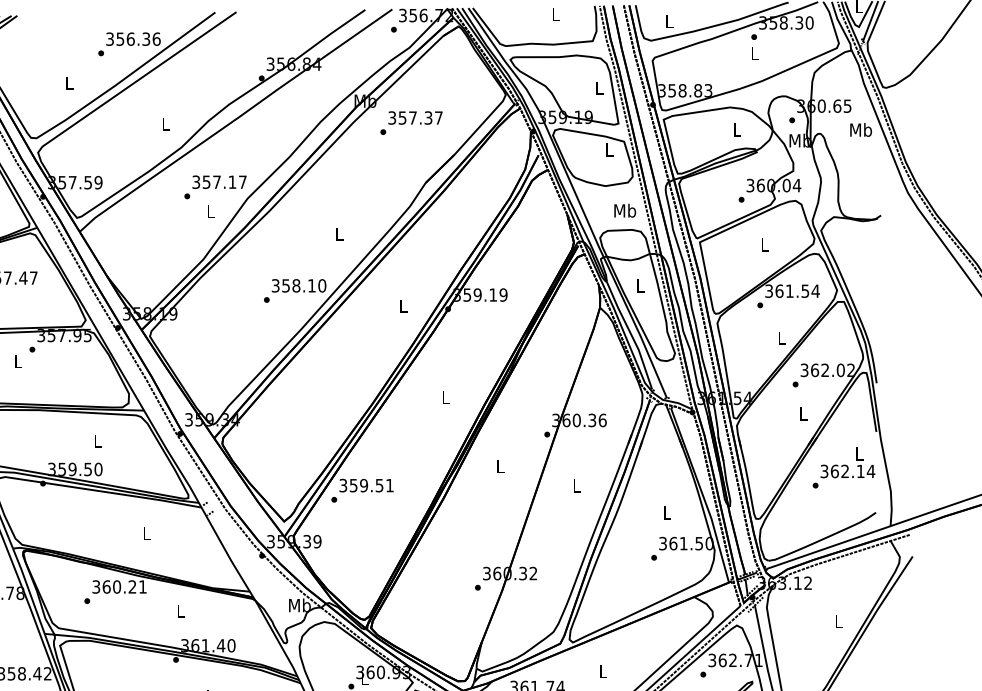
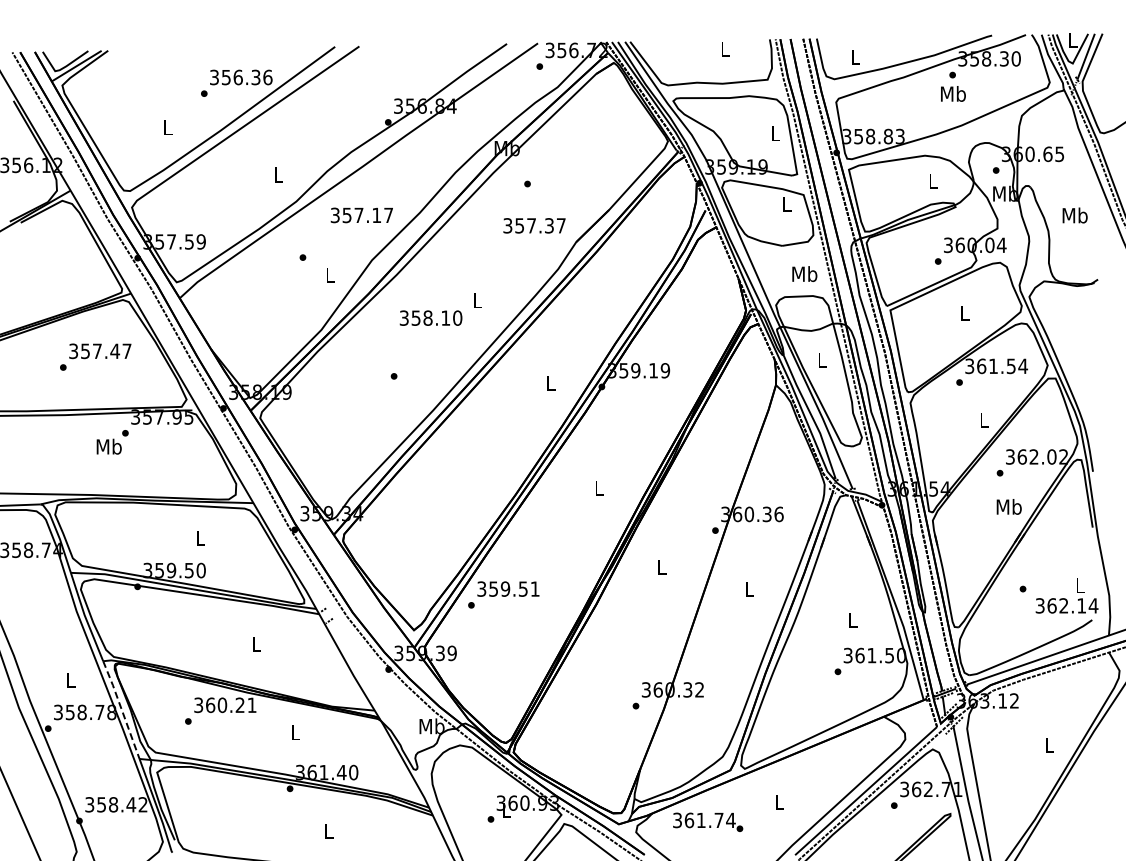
text: (754, 53) -> (953, 93), L -> Mb
text: (415, 117) -> (534, 225), moved
text: (860, 129) -> (1074, 215), moved
text: (219, 182) -> (361, 215), moved
text: (298, 285) -> (430, 317), moved
text: (17, 361) -> (108, 446), L -> Mb
text: (802, 413) -> (1008, 506), L -> Mb
text: (847, 462) -> (1066, 595), moved
line: (28, 590) -> (121, 709), solid -> dashed

